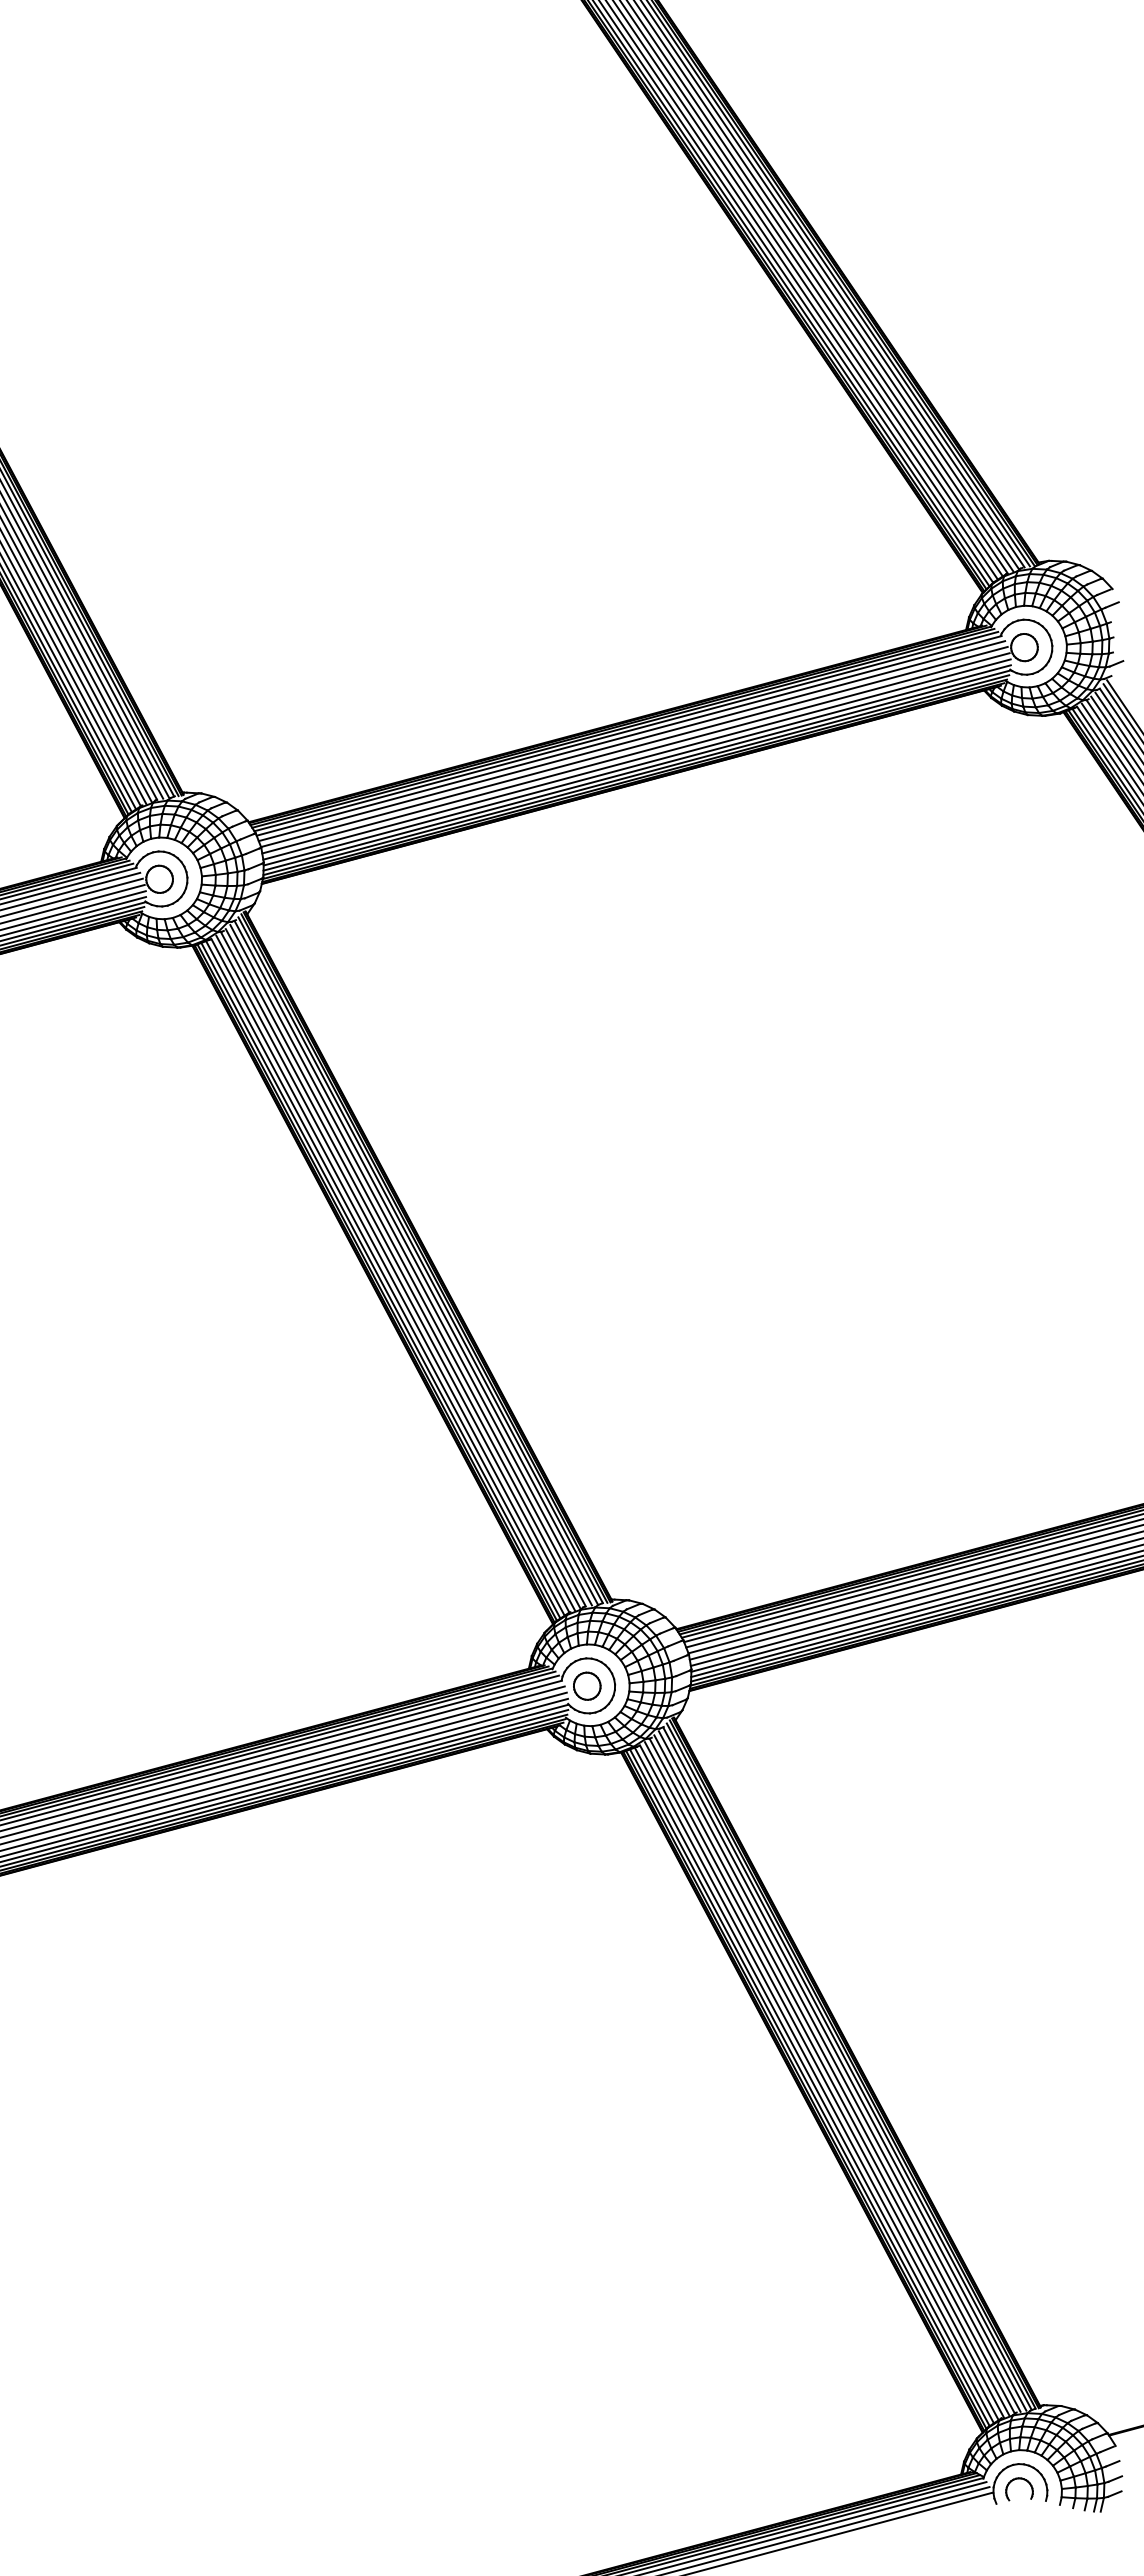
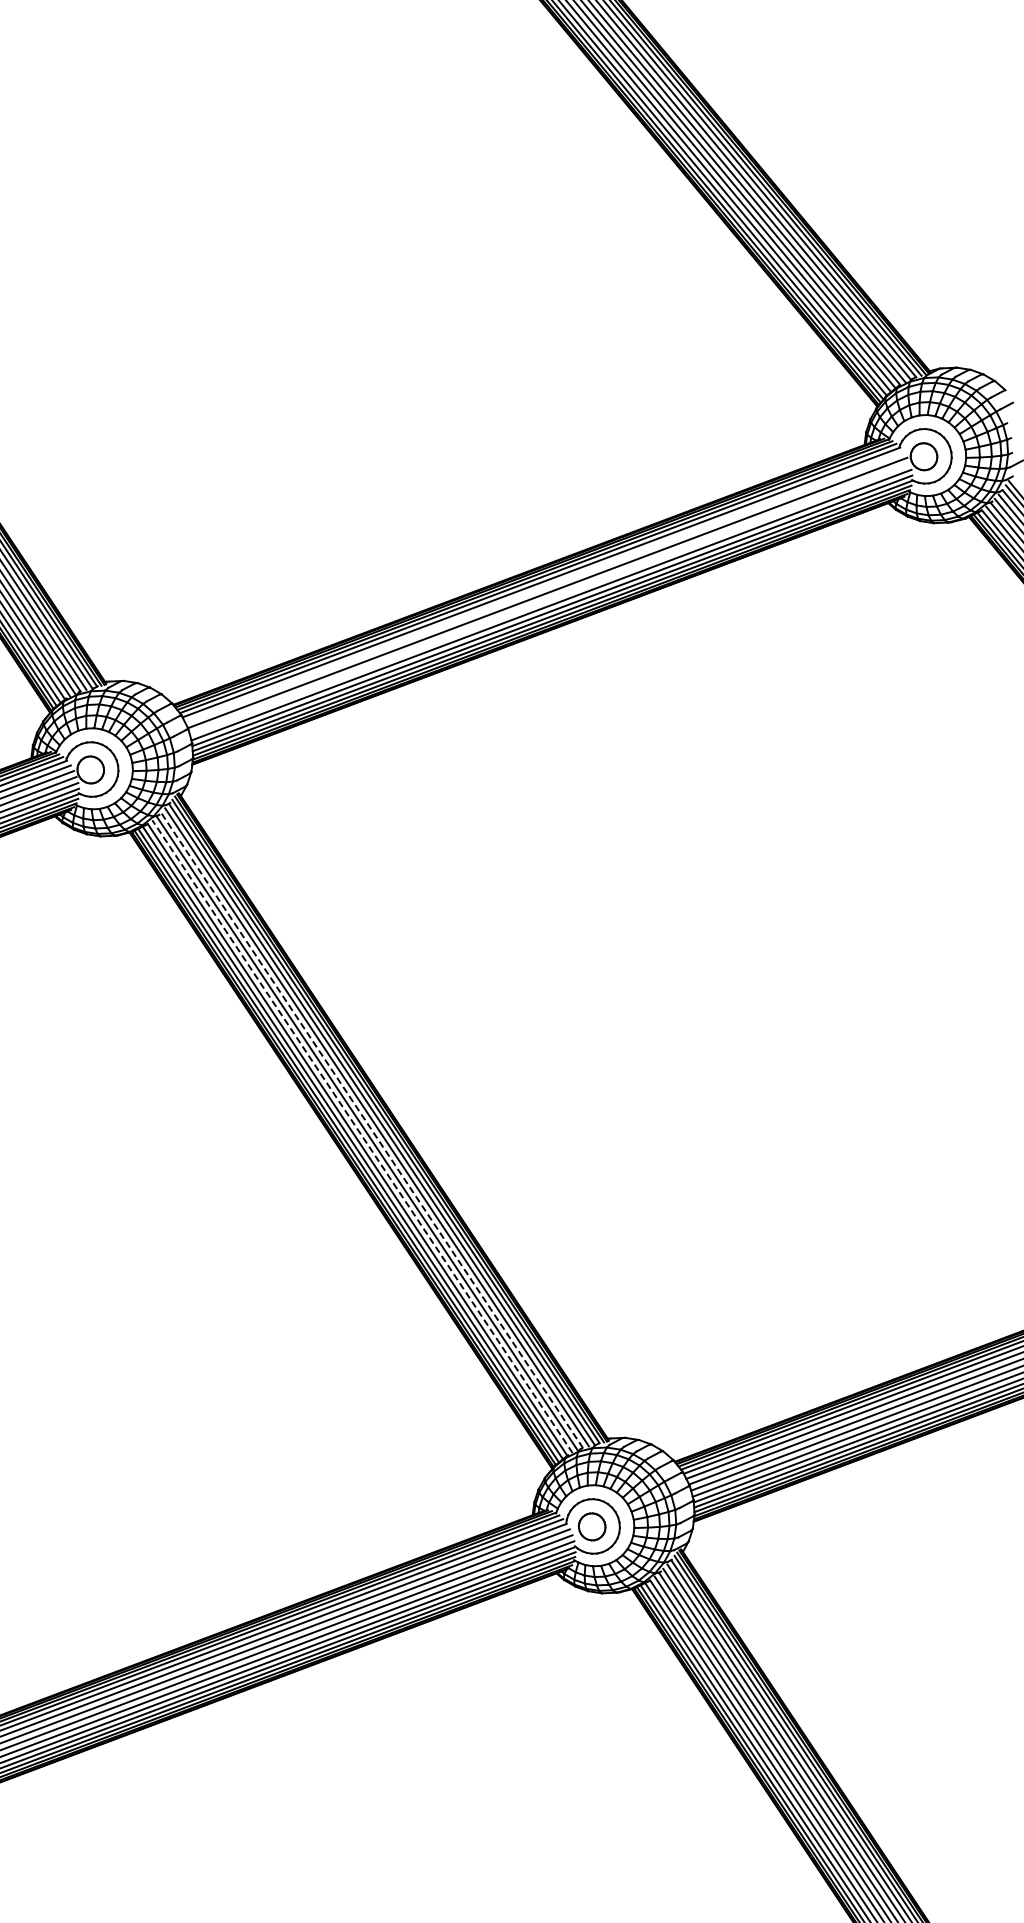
line: (631, 741) -> (544, 587), removed
line: (635, 753) -> (549, 599), removed
line: (405, 1267) -> (371, 1130), solid -> dashed
line: (395, 1272) -> (362, 1136), solid -> dashed

